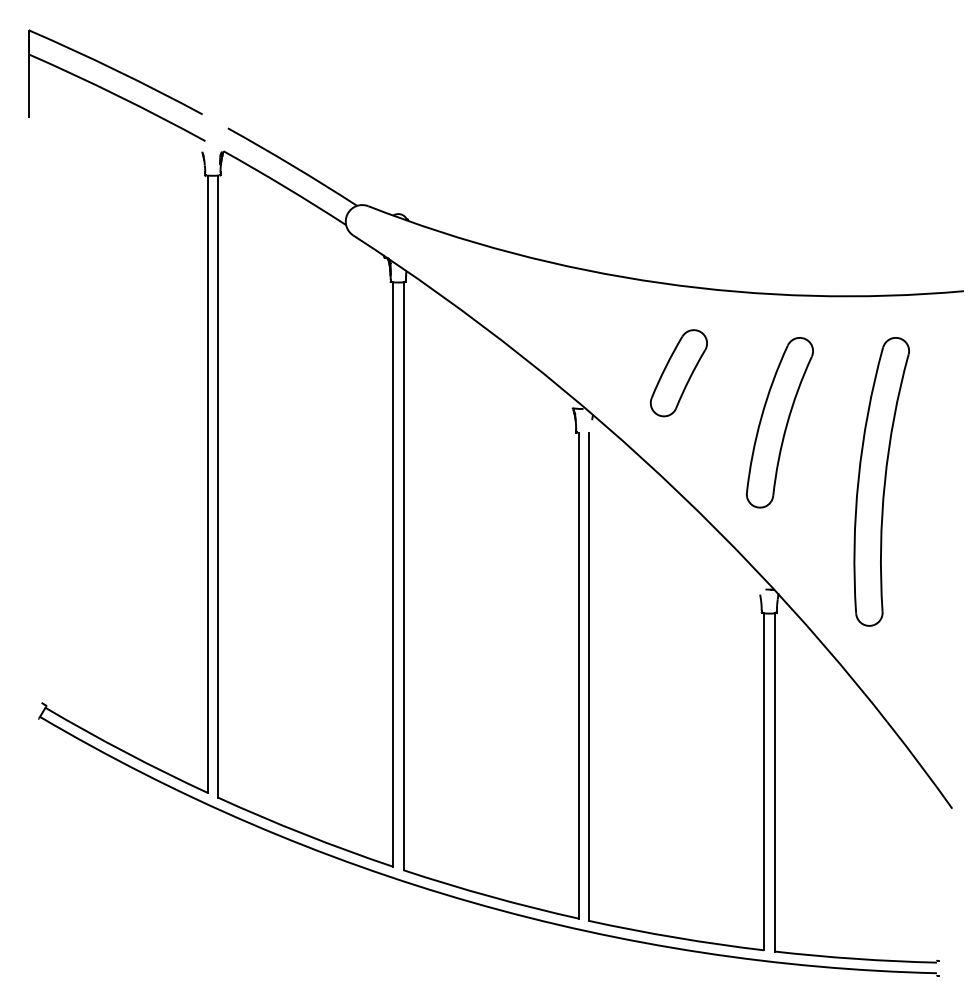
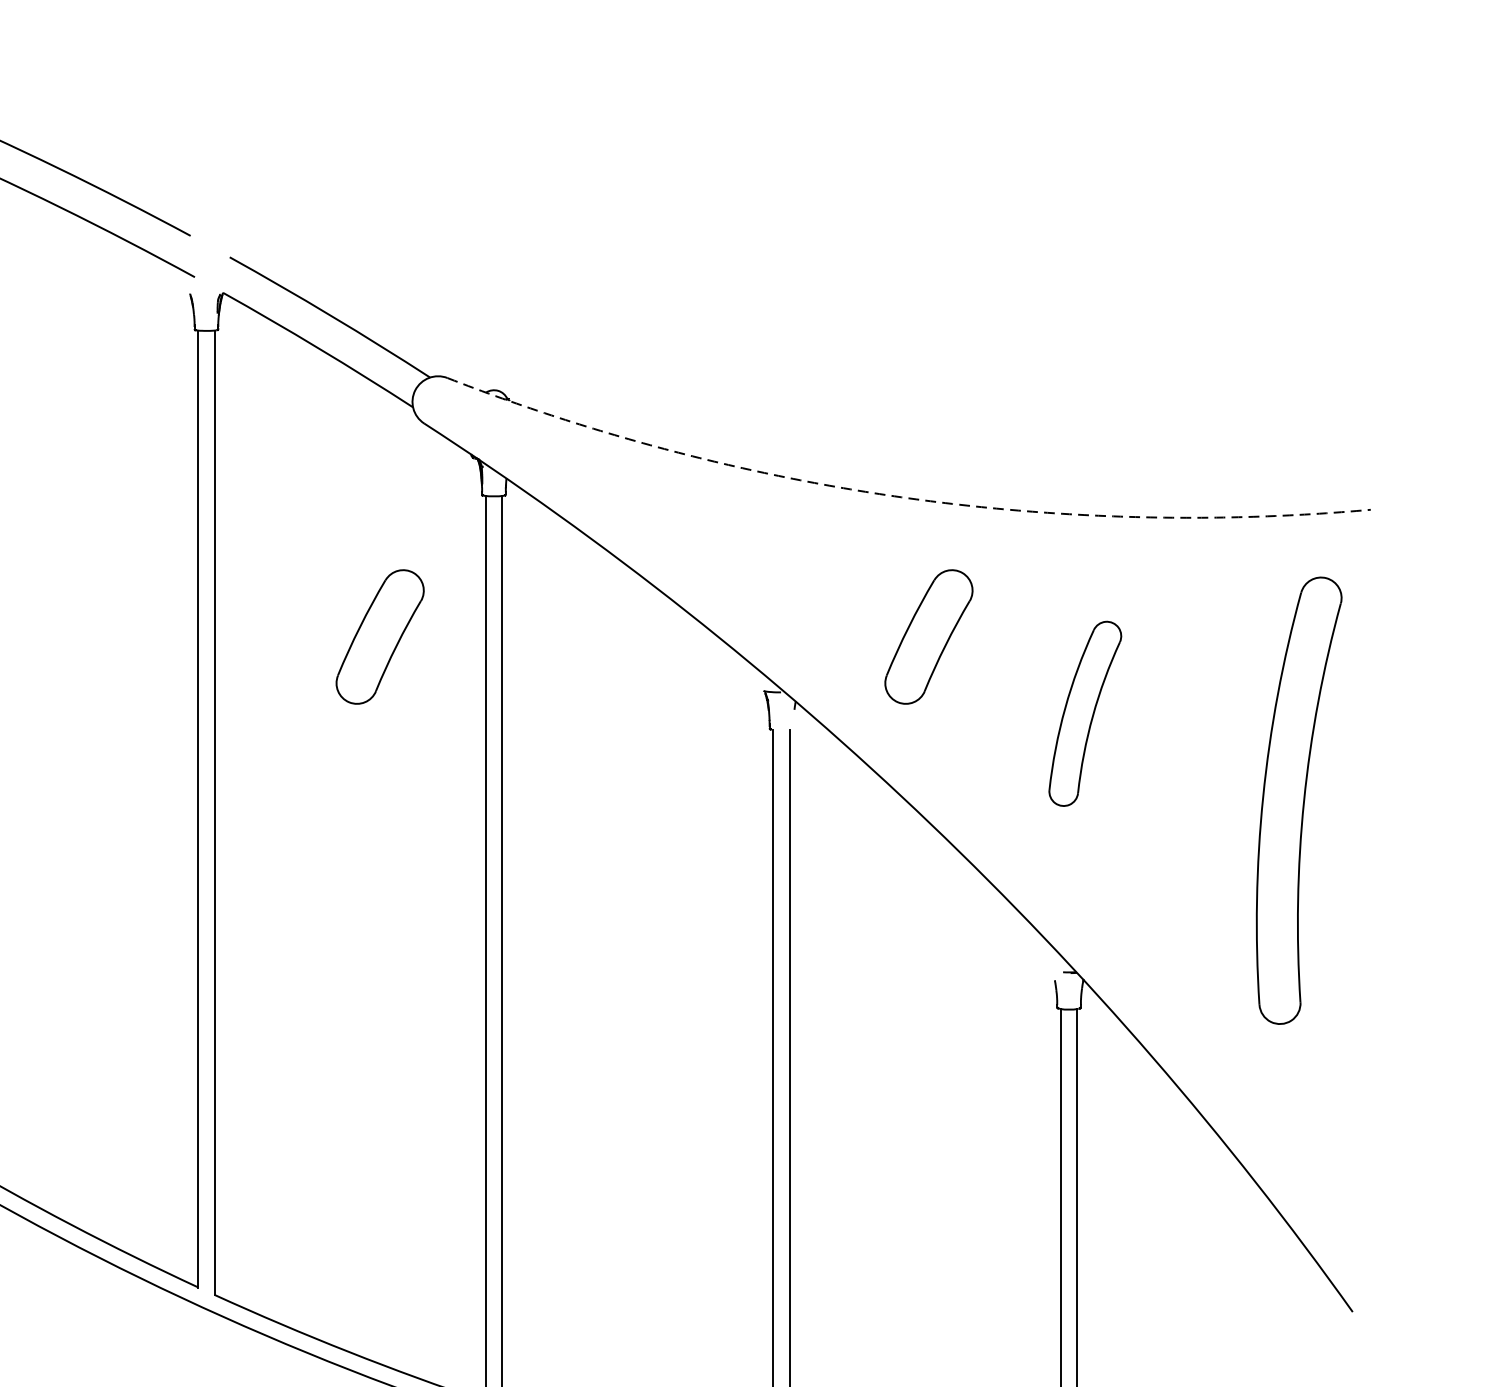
arc: (661, 283) -> (901, 497), solid -> dashed
part: (324, 373) -> (379, 637), added
part: (779, 422) -> (1084, 713), size x0.7
part: (881, 481) -> (1298, 800), moved

